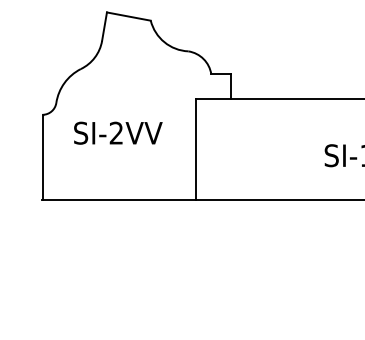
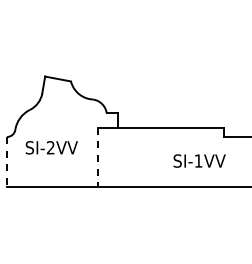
line: (195, 149) -> (97, 157), solid -> dashed
line: (43, 158) -> (7, 162), solid -> dashed

